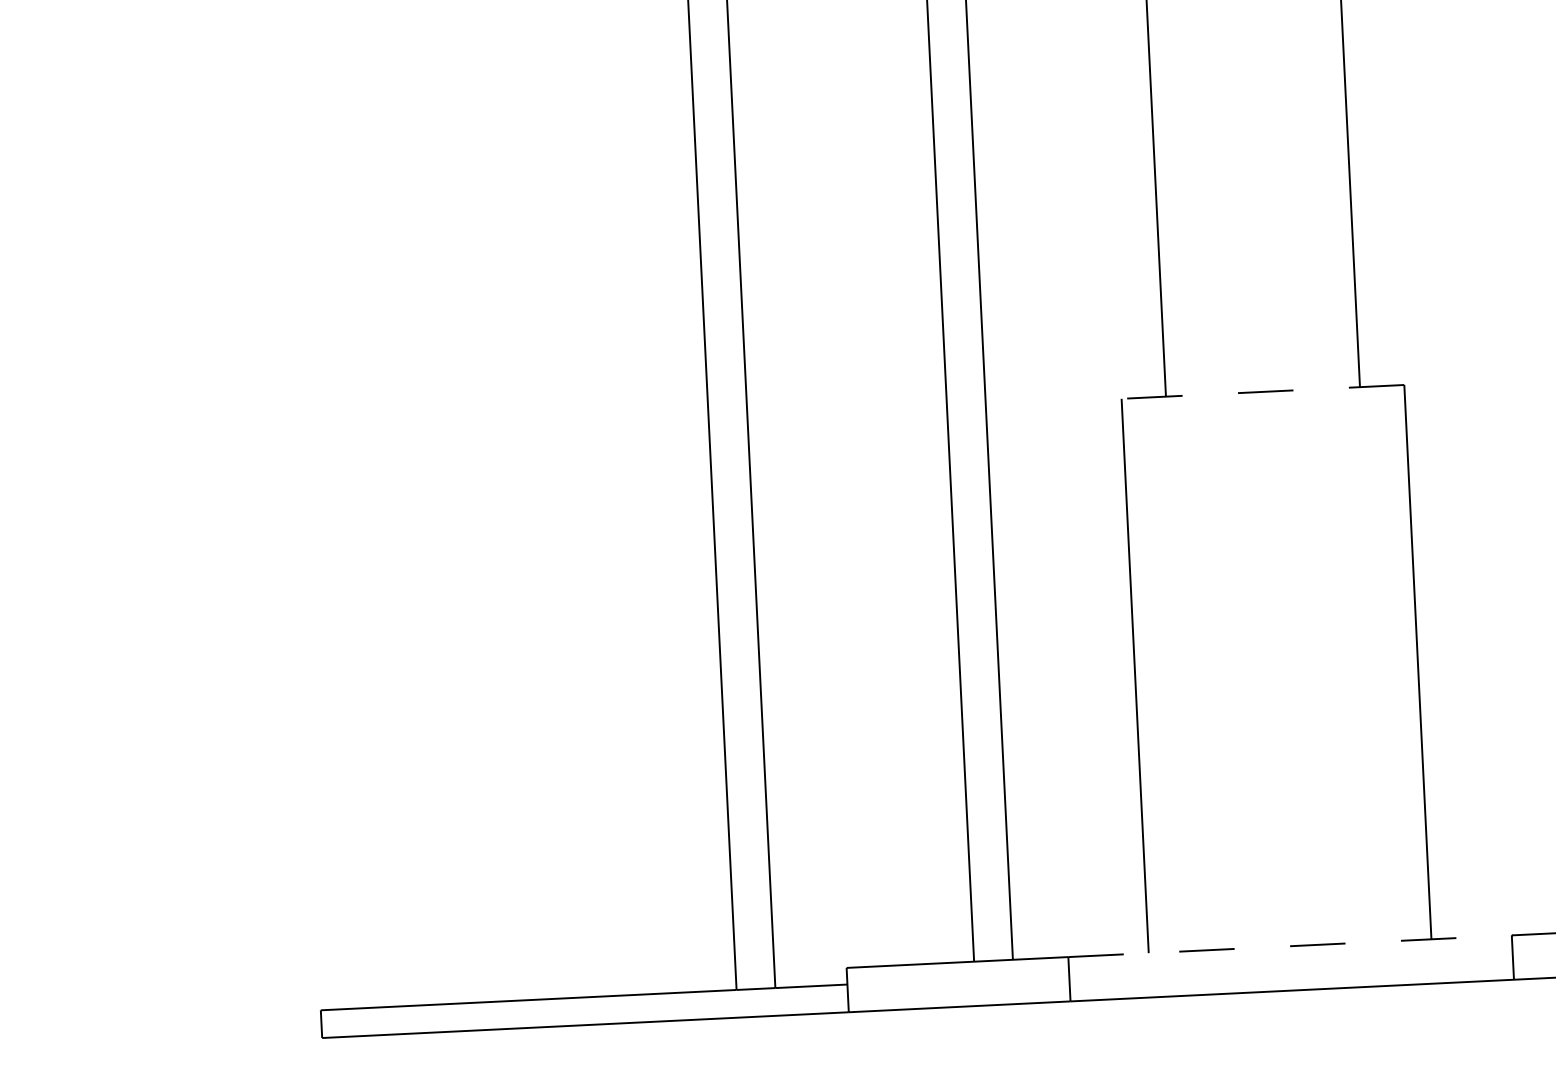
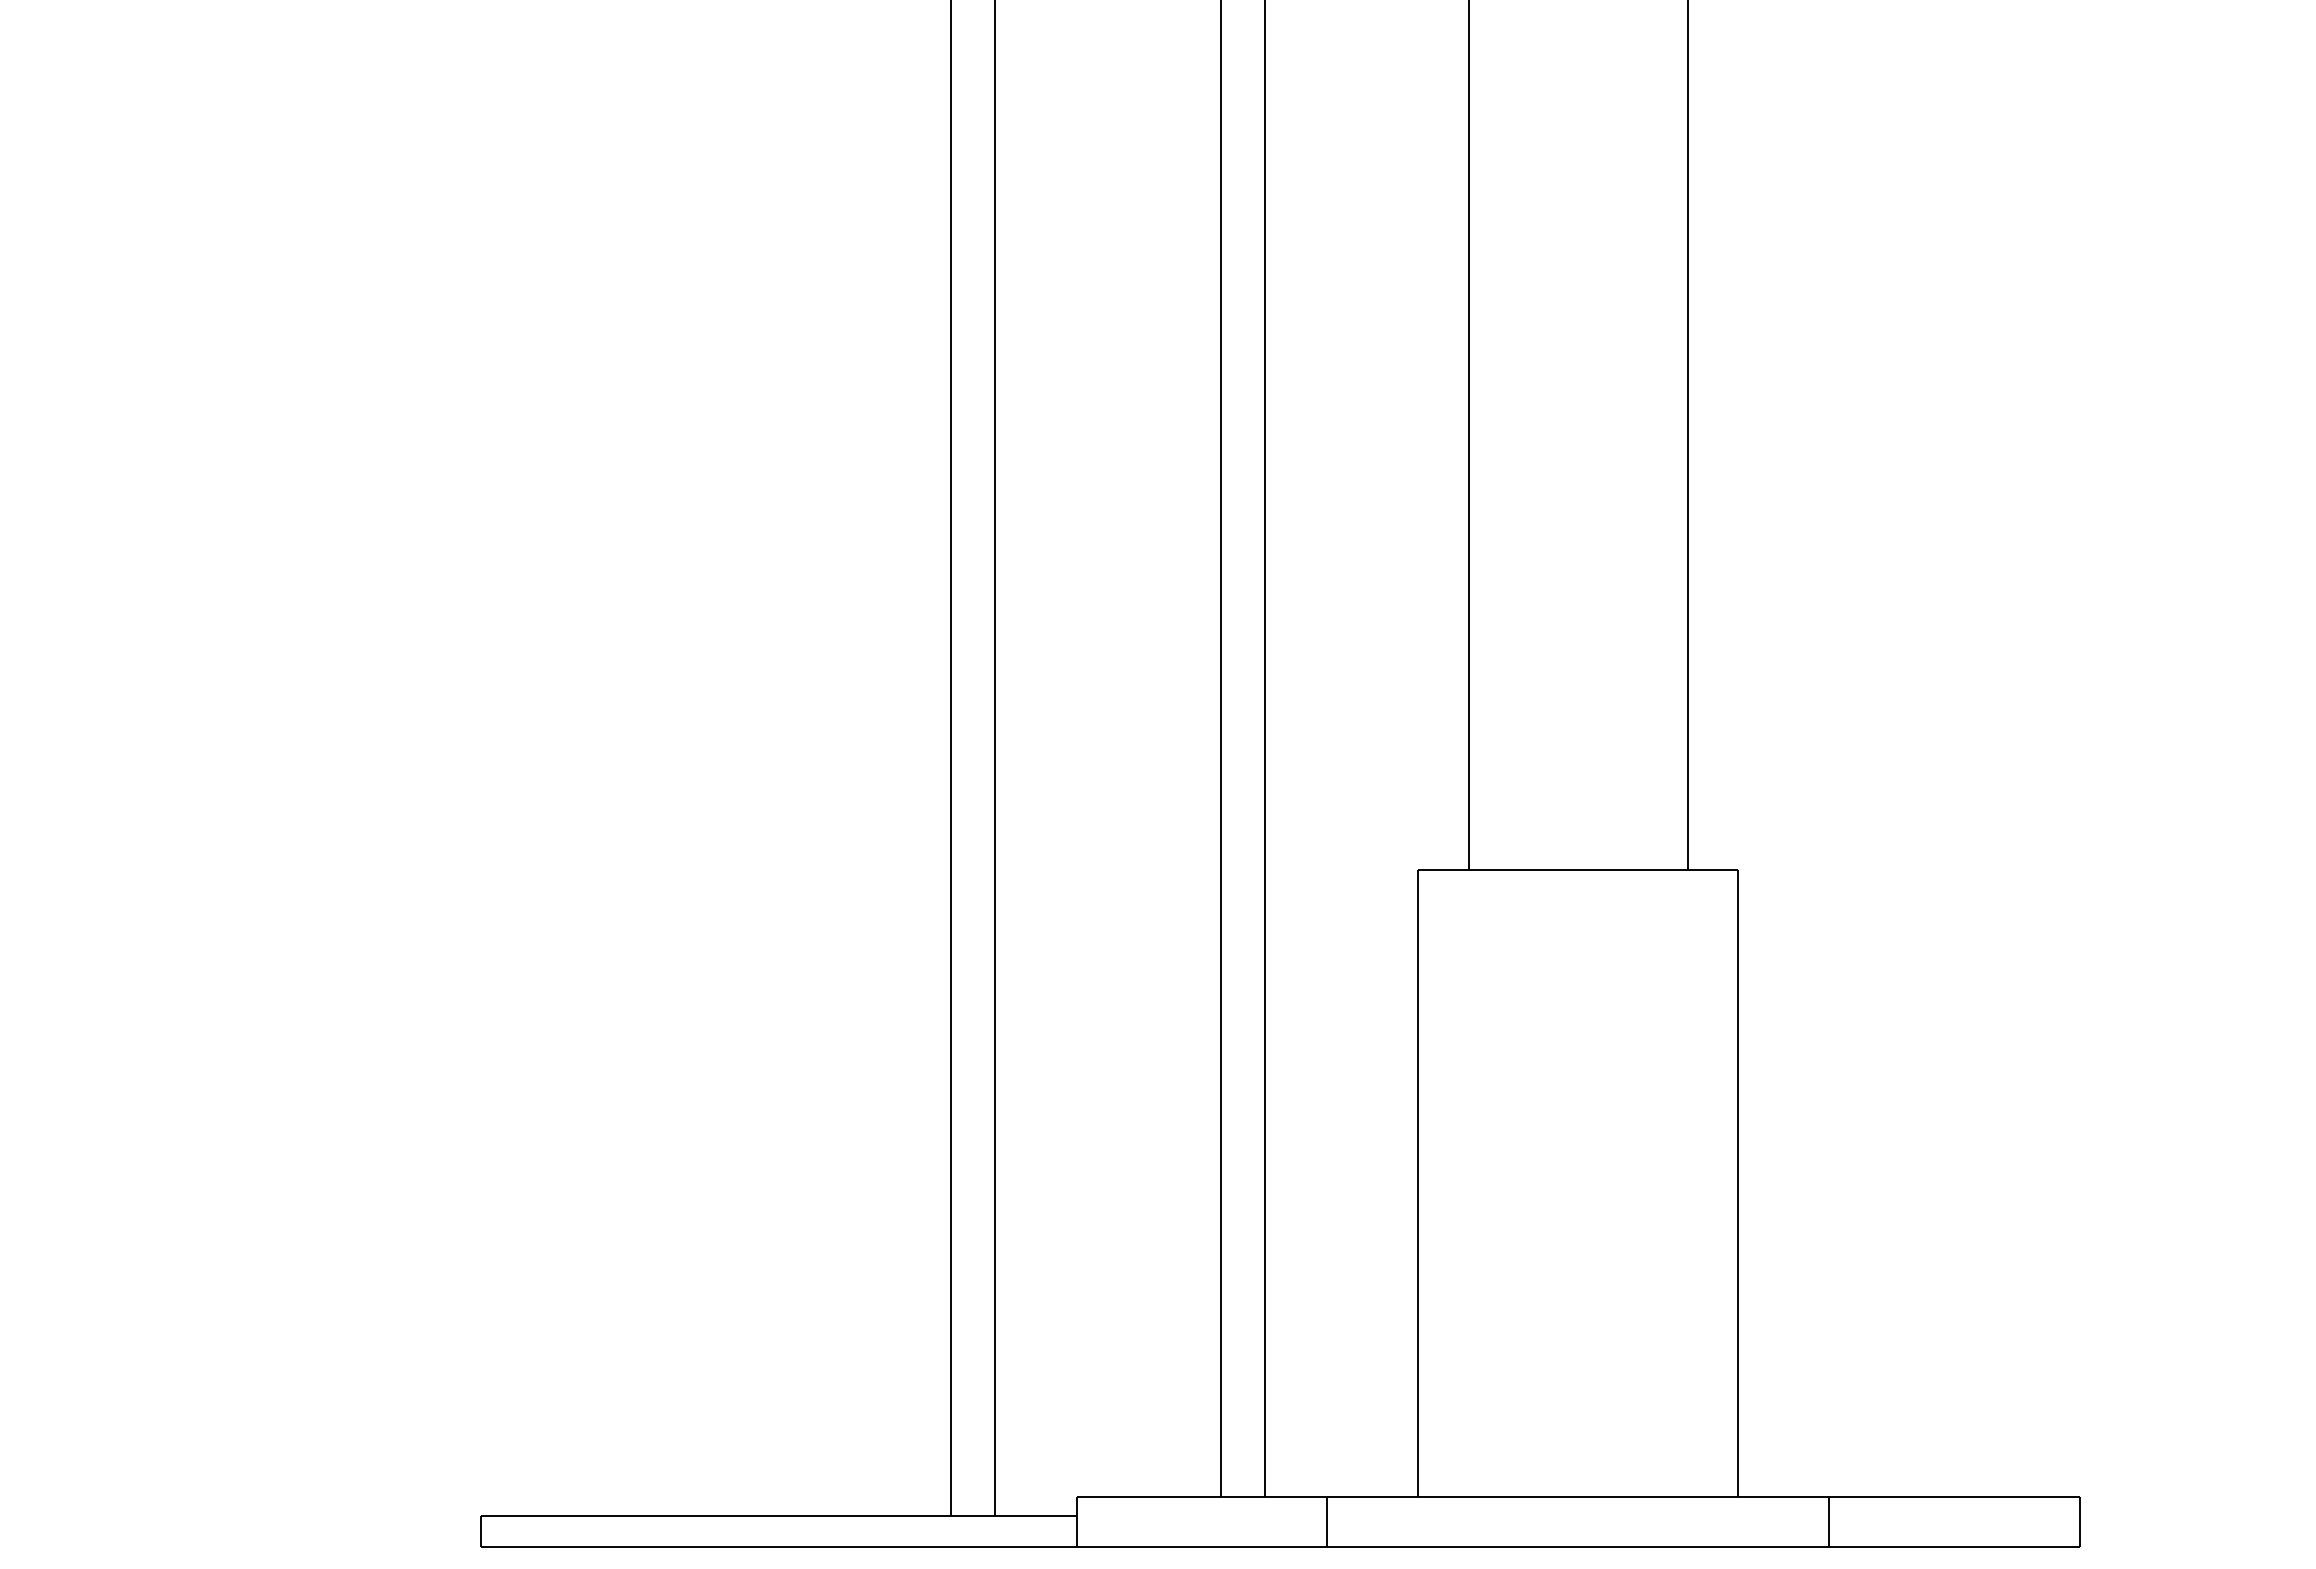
line: (1263, 391) -> (1578, 869), dashed -> solid
line: (1290, 946) -> (1578, 1497), dashed -> solid

